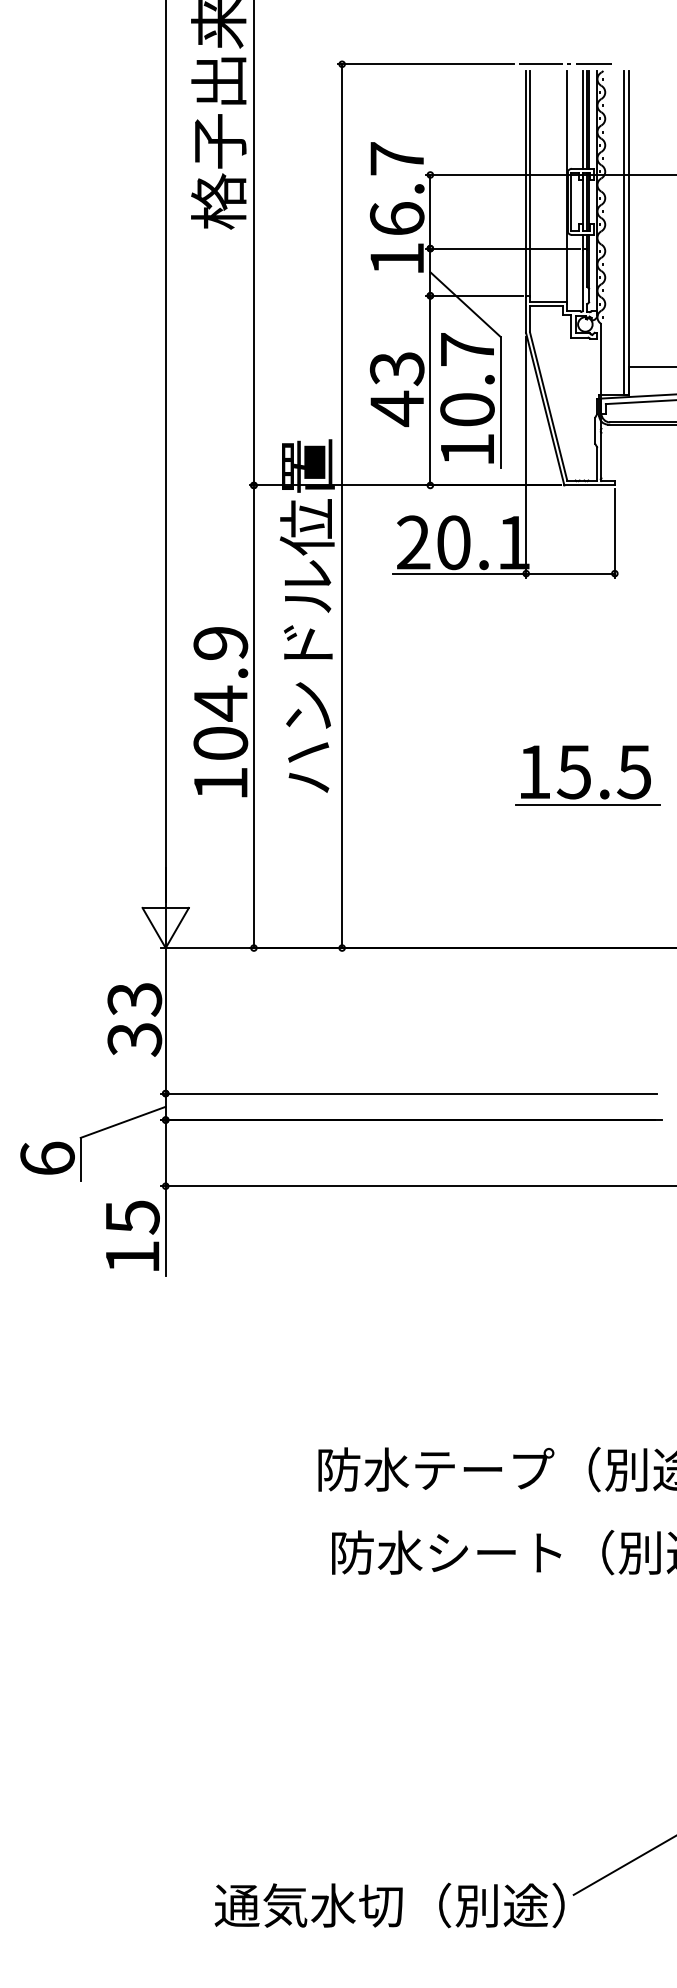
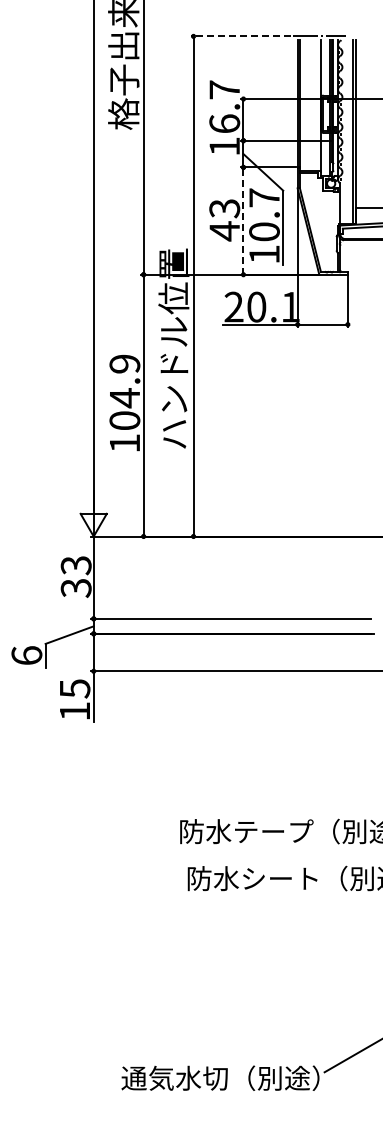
line: (425, 64) -> (240, 36), solid -> dashed
line: (430, 391) -> (243, 221), solid -> dashed
part: (587, 776) -> (332, 439), removed

